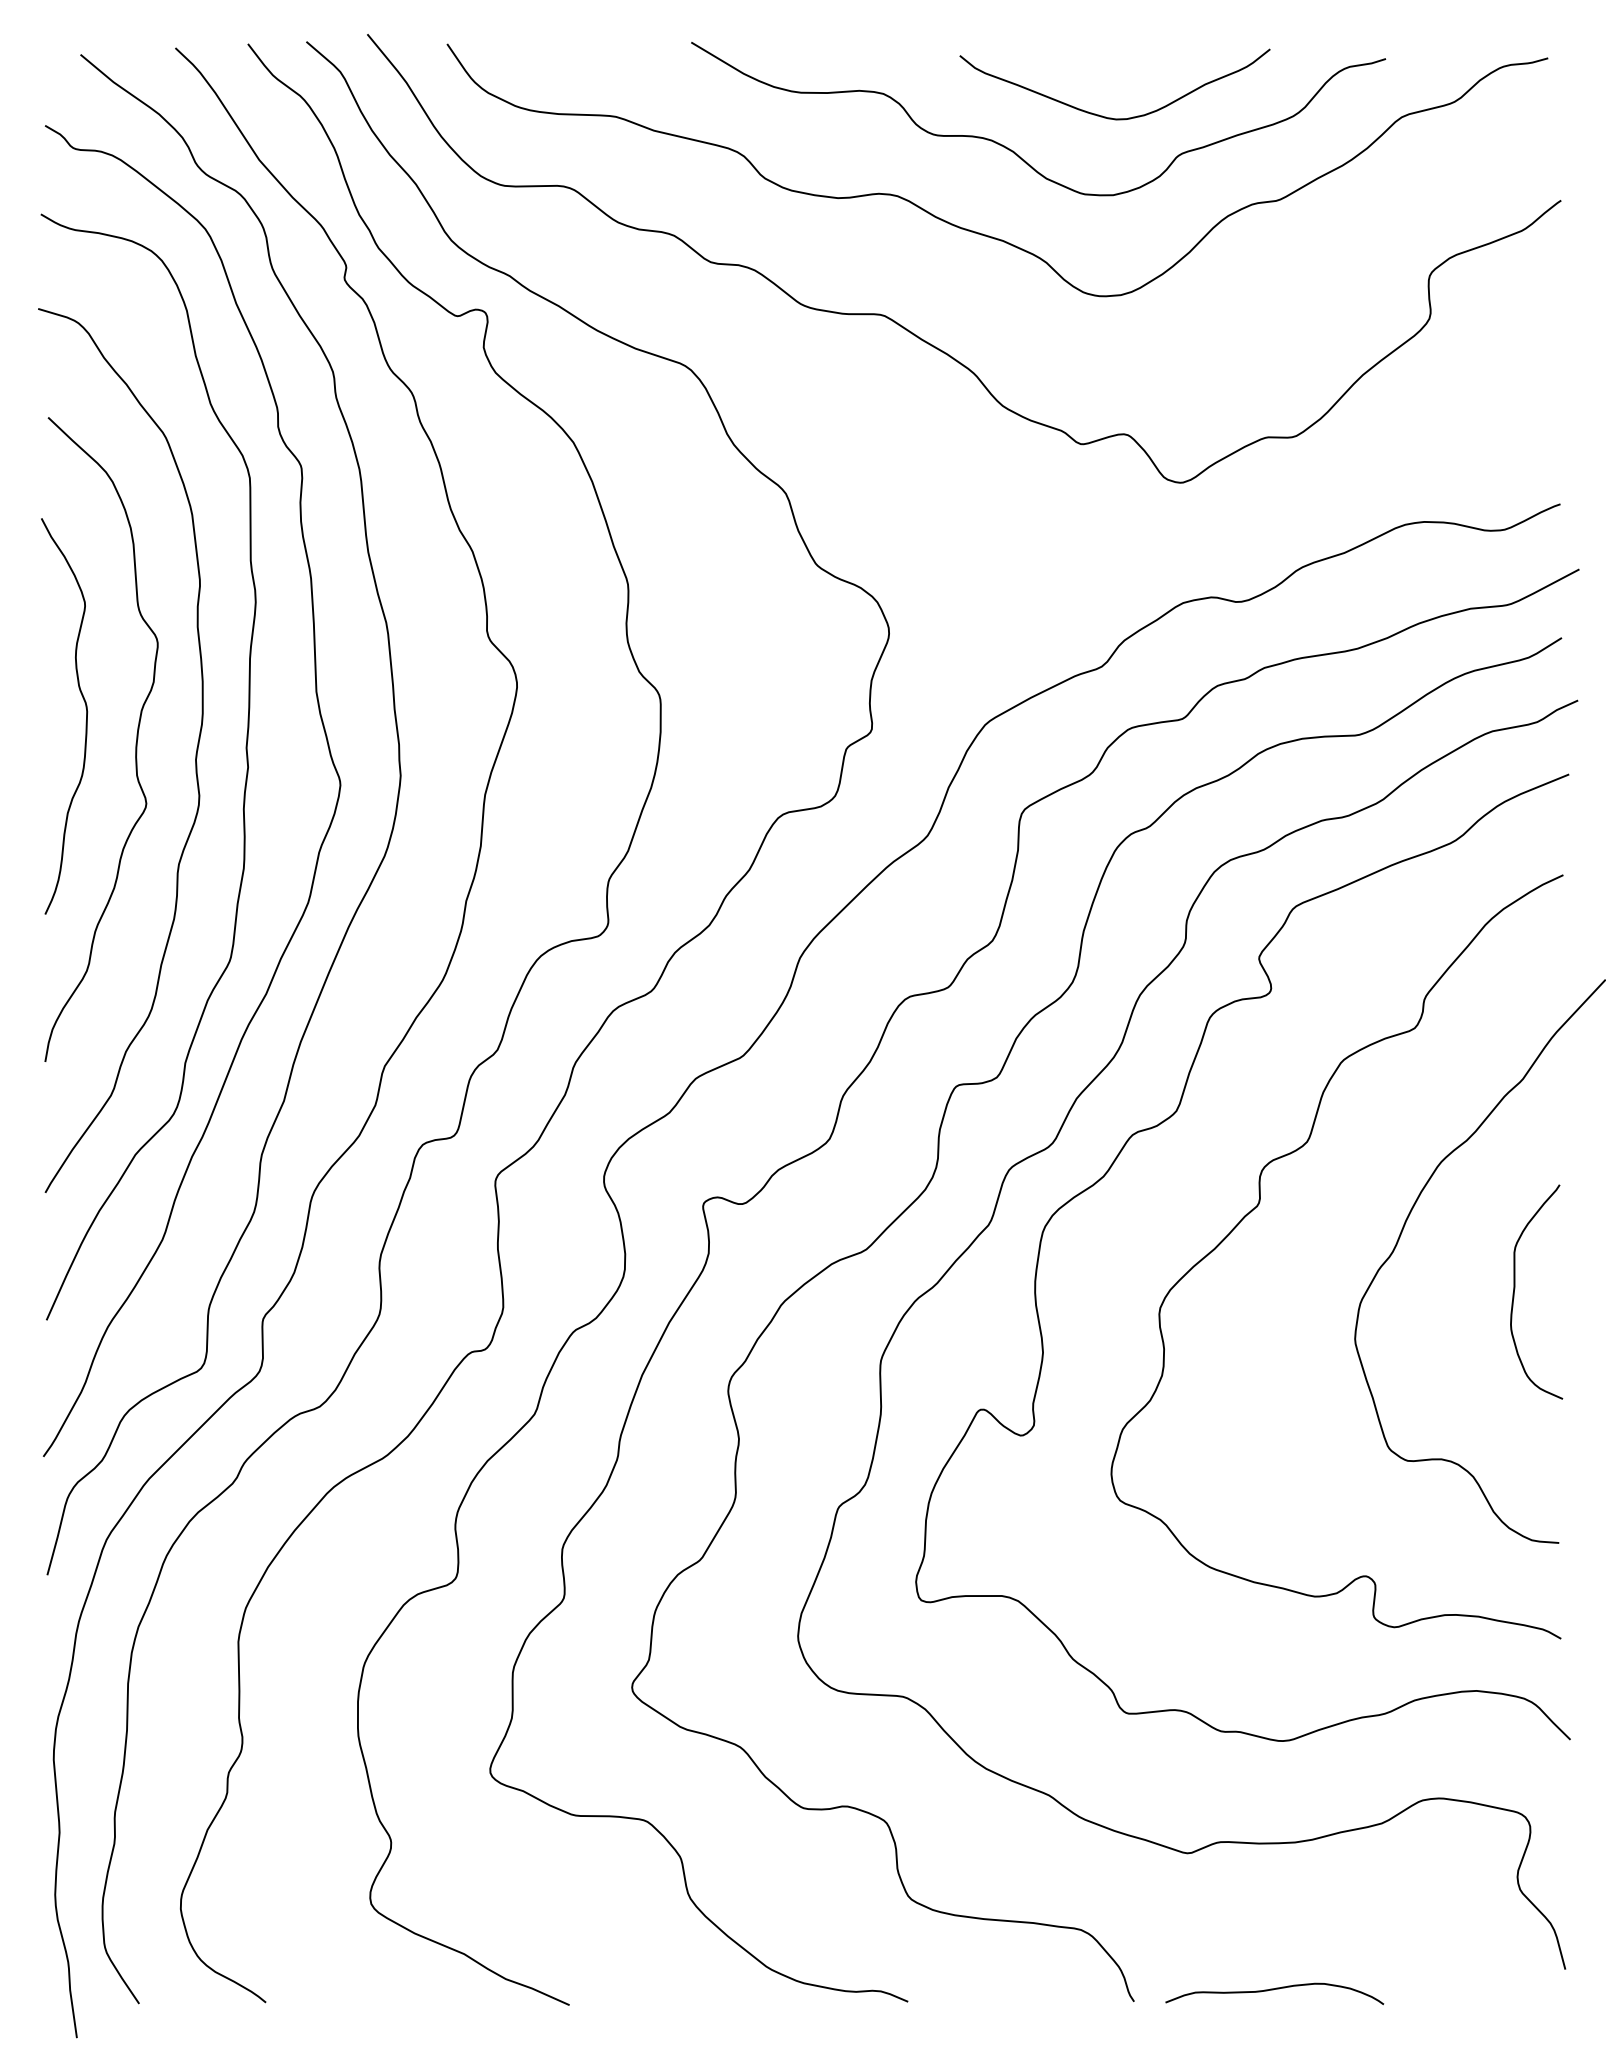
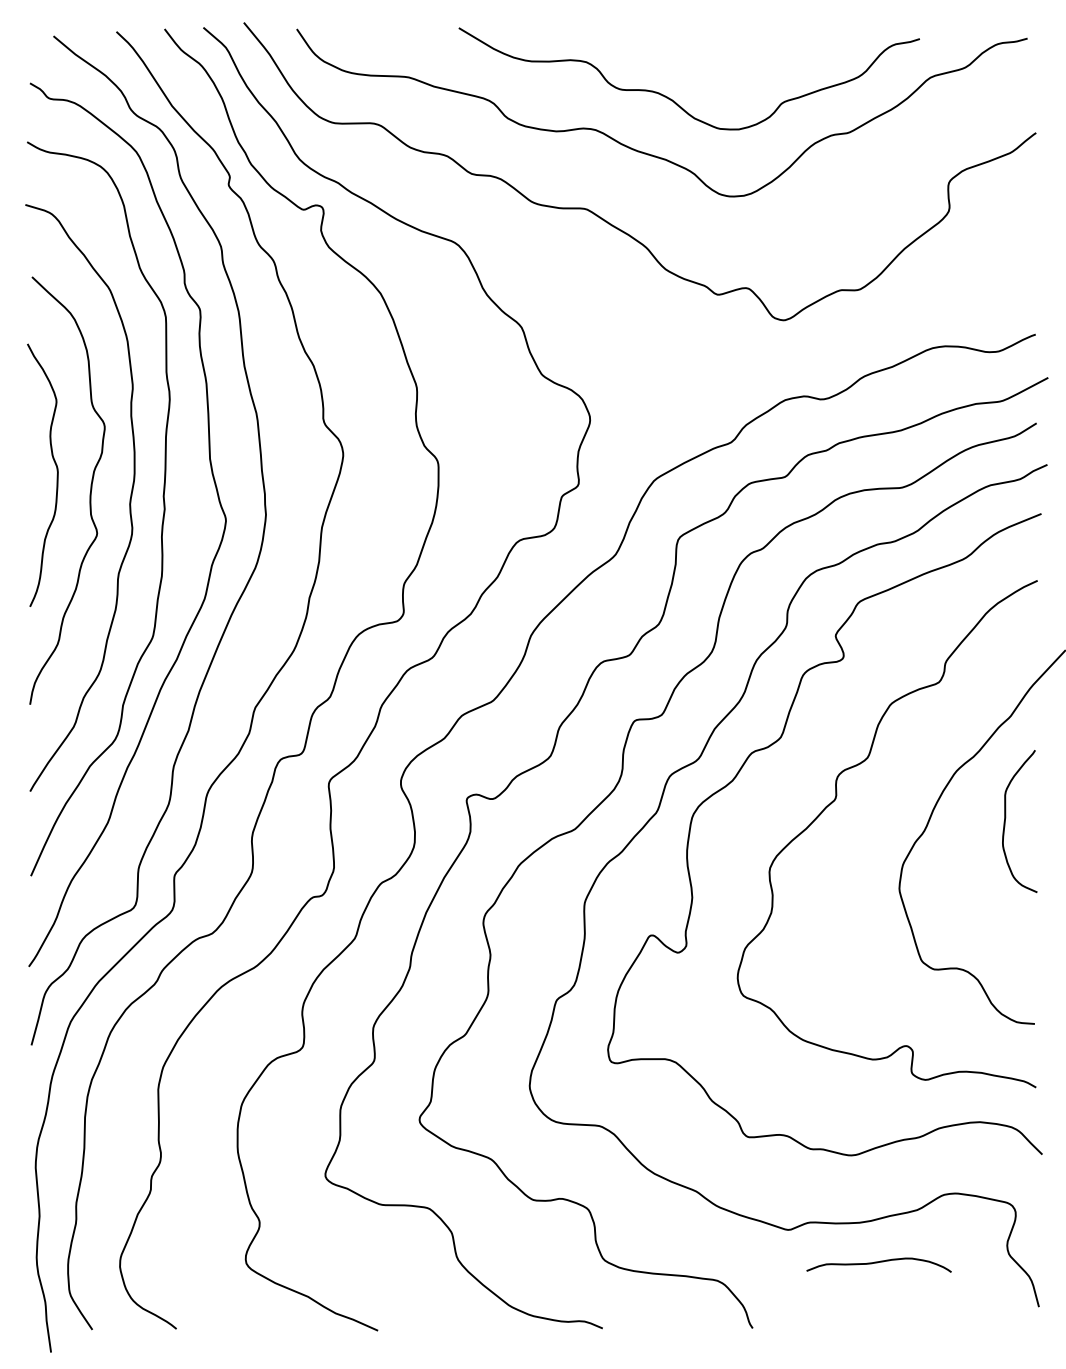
curve: (1105, 115) -> (733, 76), removed
curve: (1516, 1286) -> (1006, 817), moved
curve: (1272, 1991) -> (877, 1263), moved

